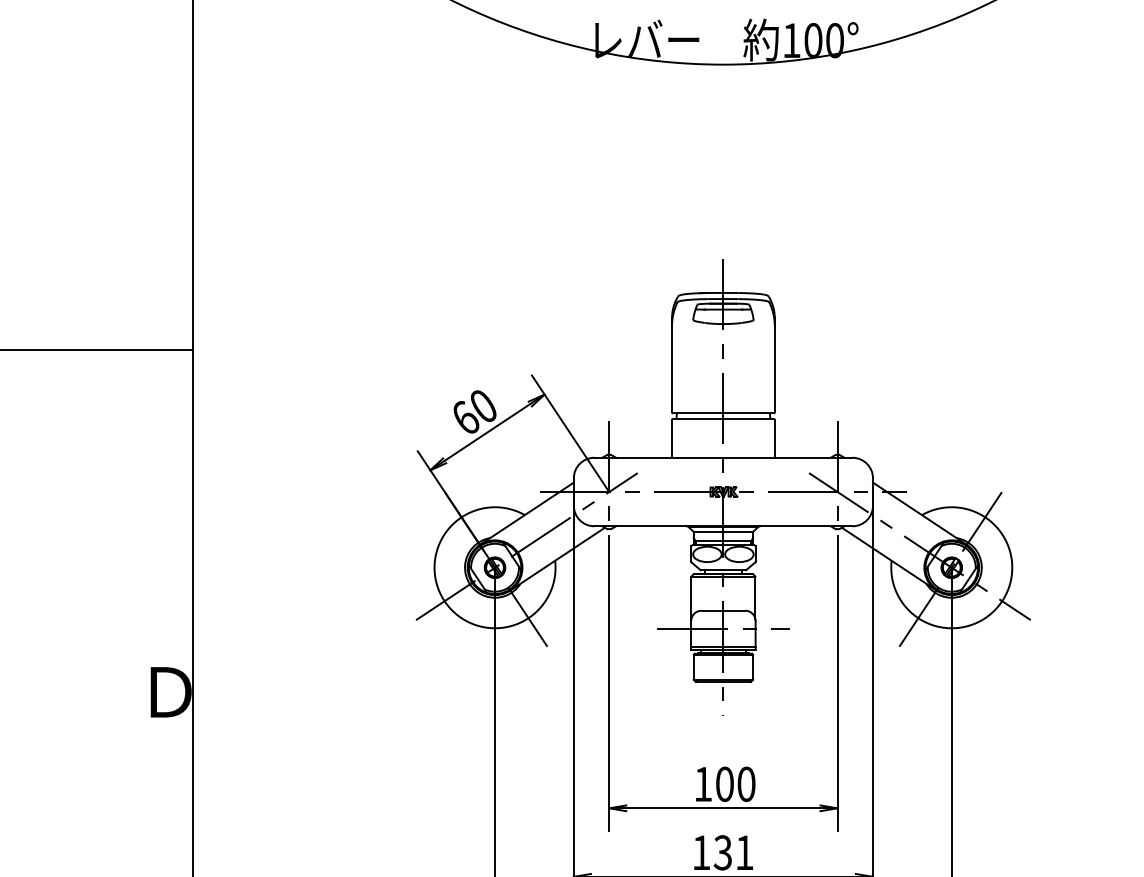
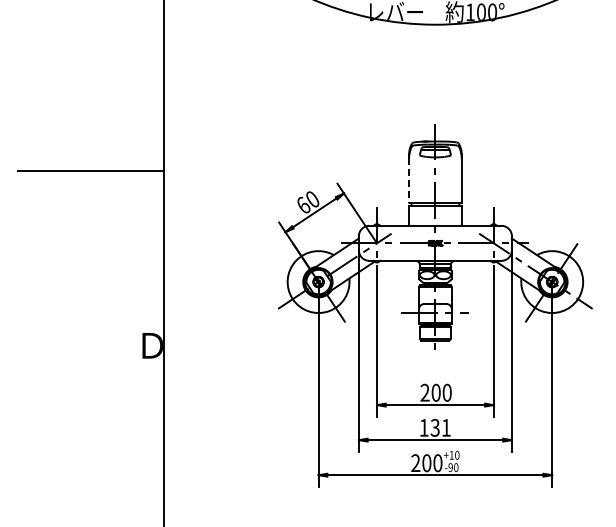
line: (672, 369) -> (409, 180), solid -> dashed
text: (702, 783) -> (424, 392), 100 -> 200

